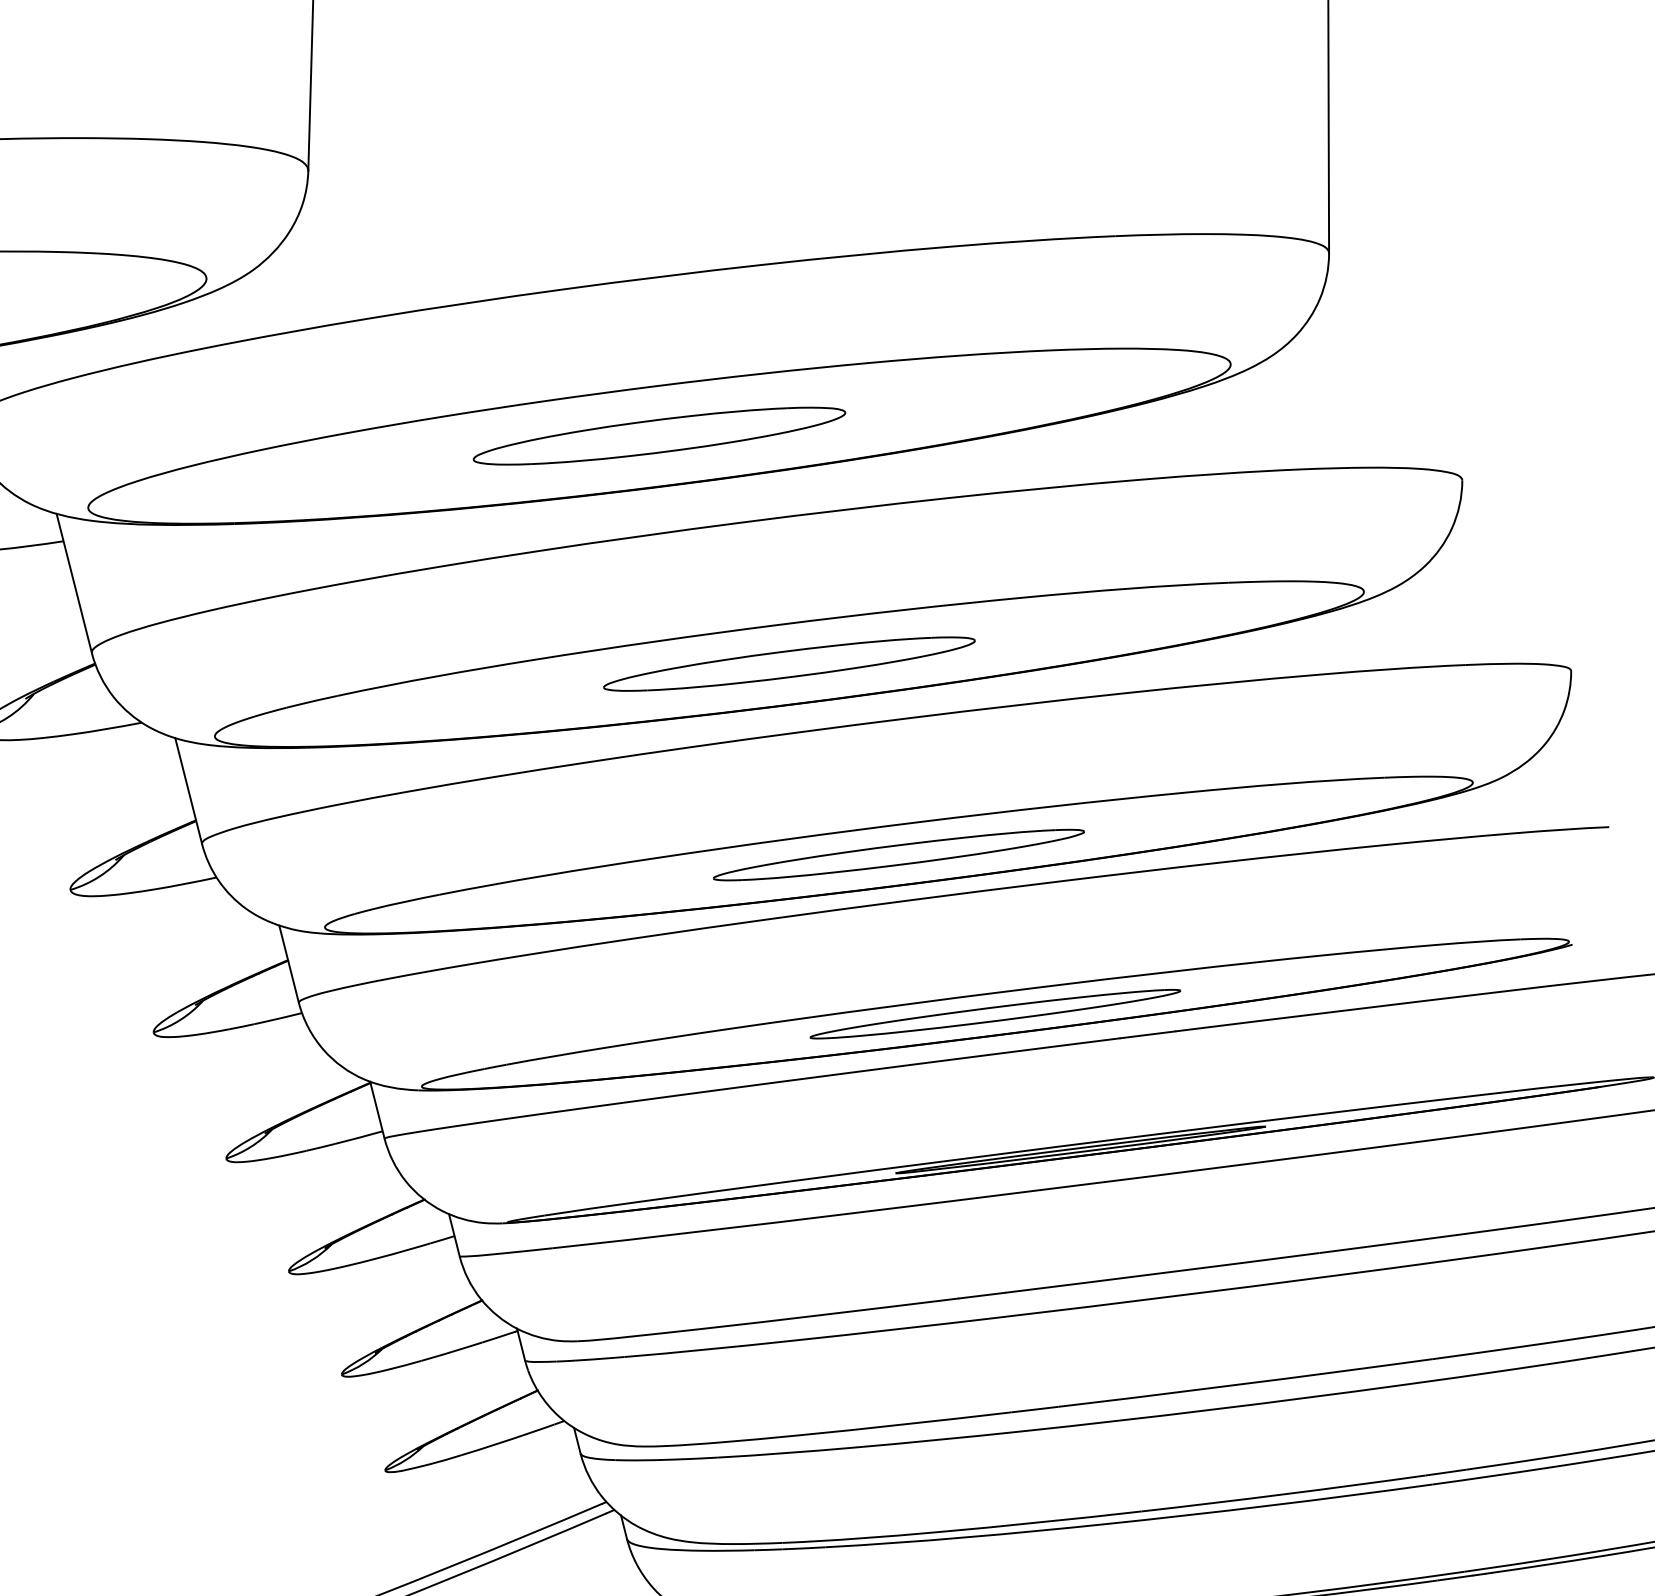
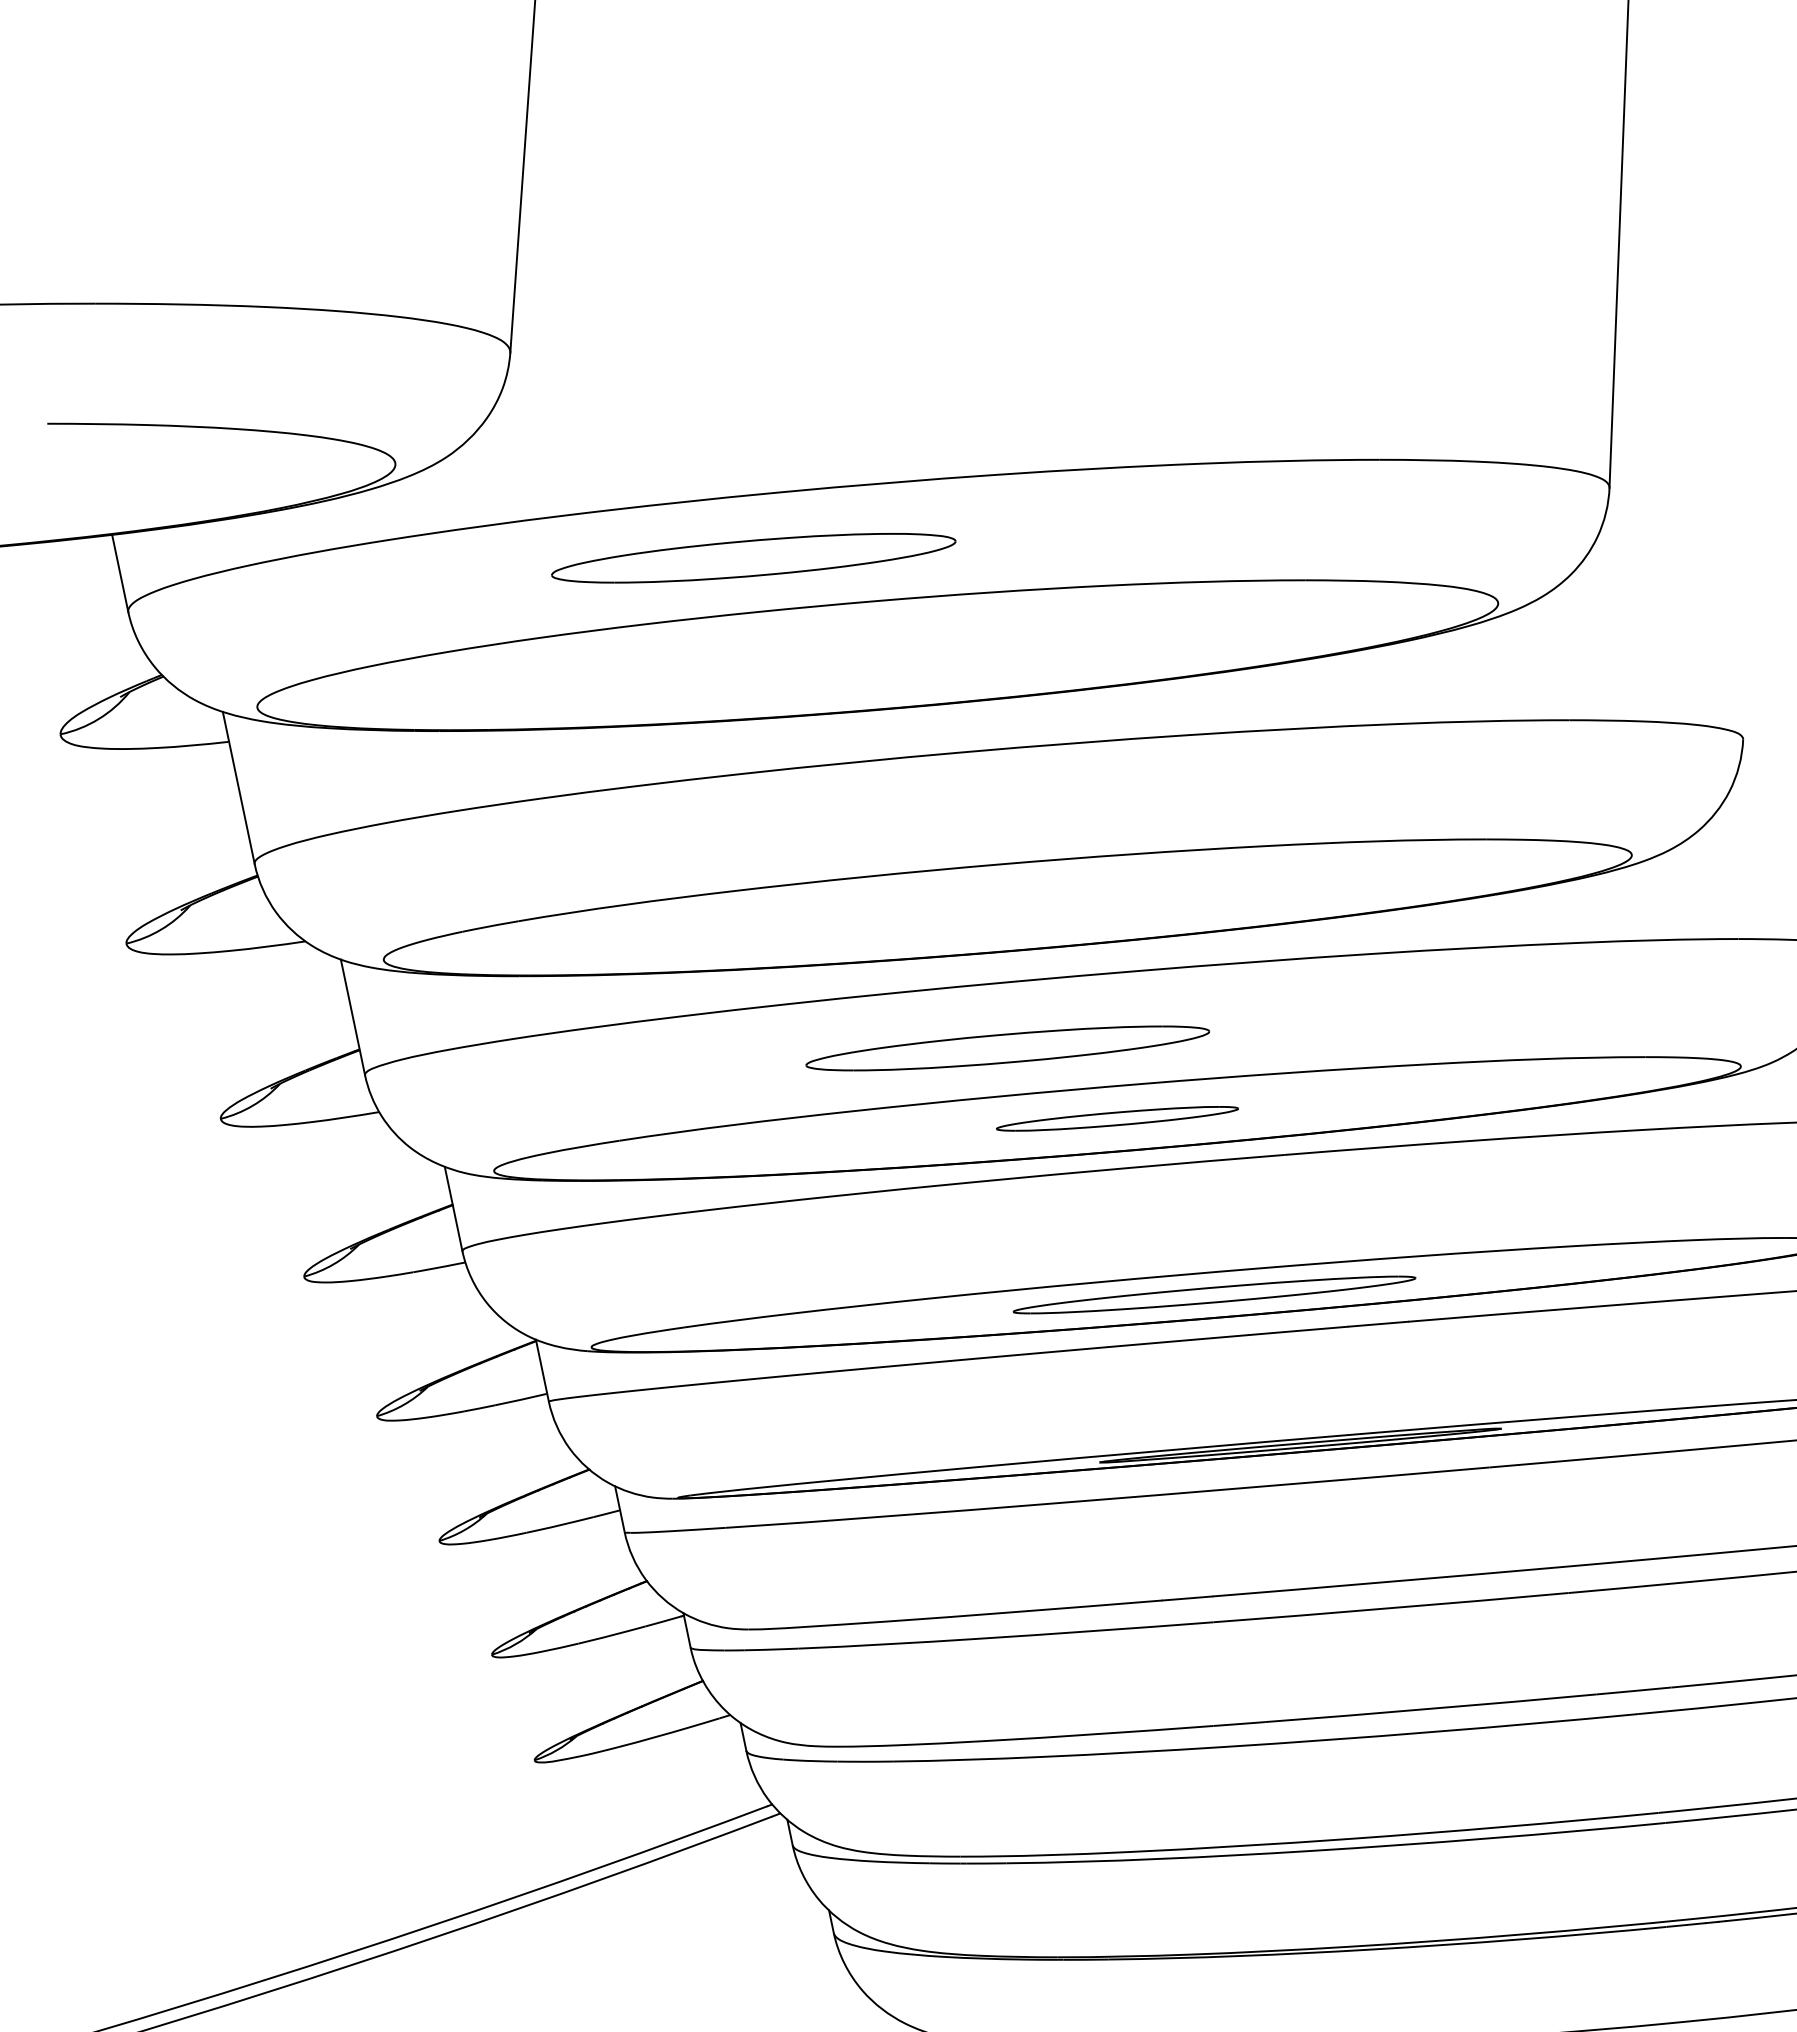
part: (659, 436) -> (753, 558), moved
part: (789, 664) -> (1007, 1048), moved
part: (898, 854) -> (1117, 1118), size x0.6

